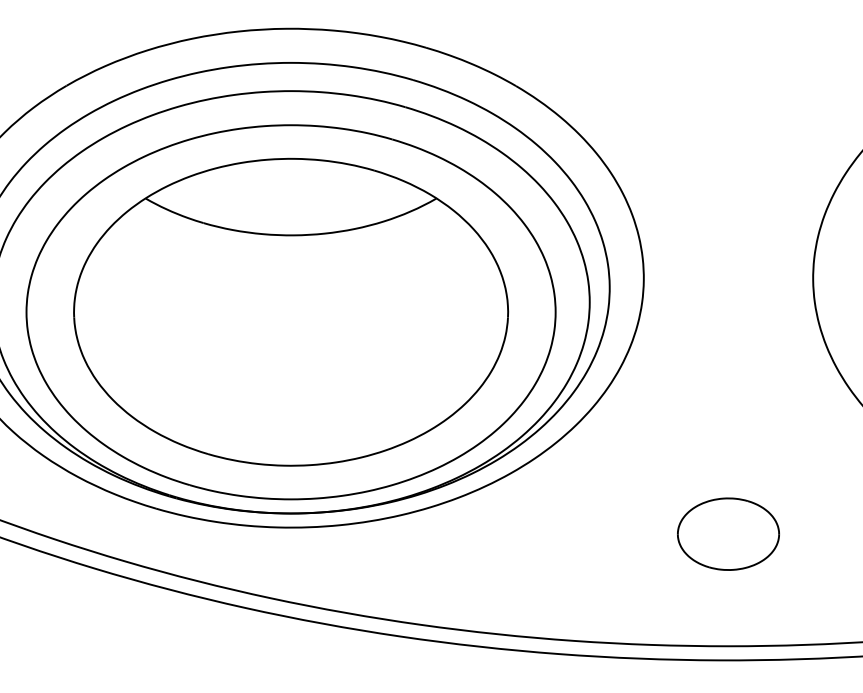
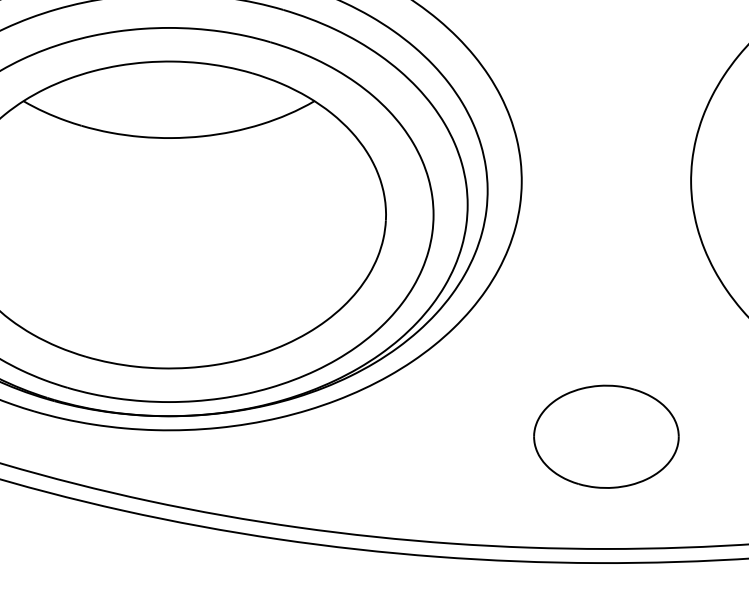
part: (728, 534) -> (606, 437), size x1.43

